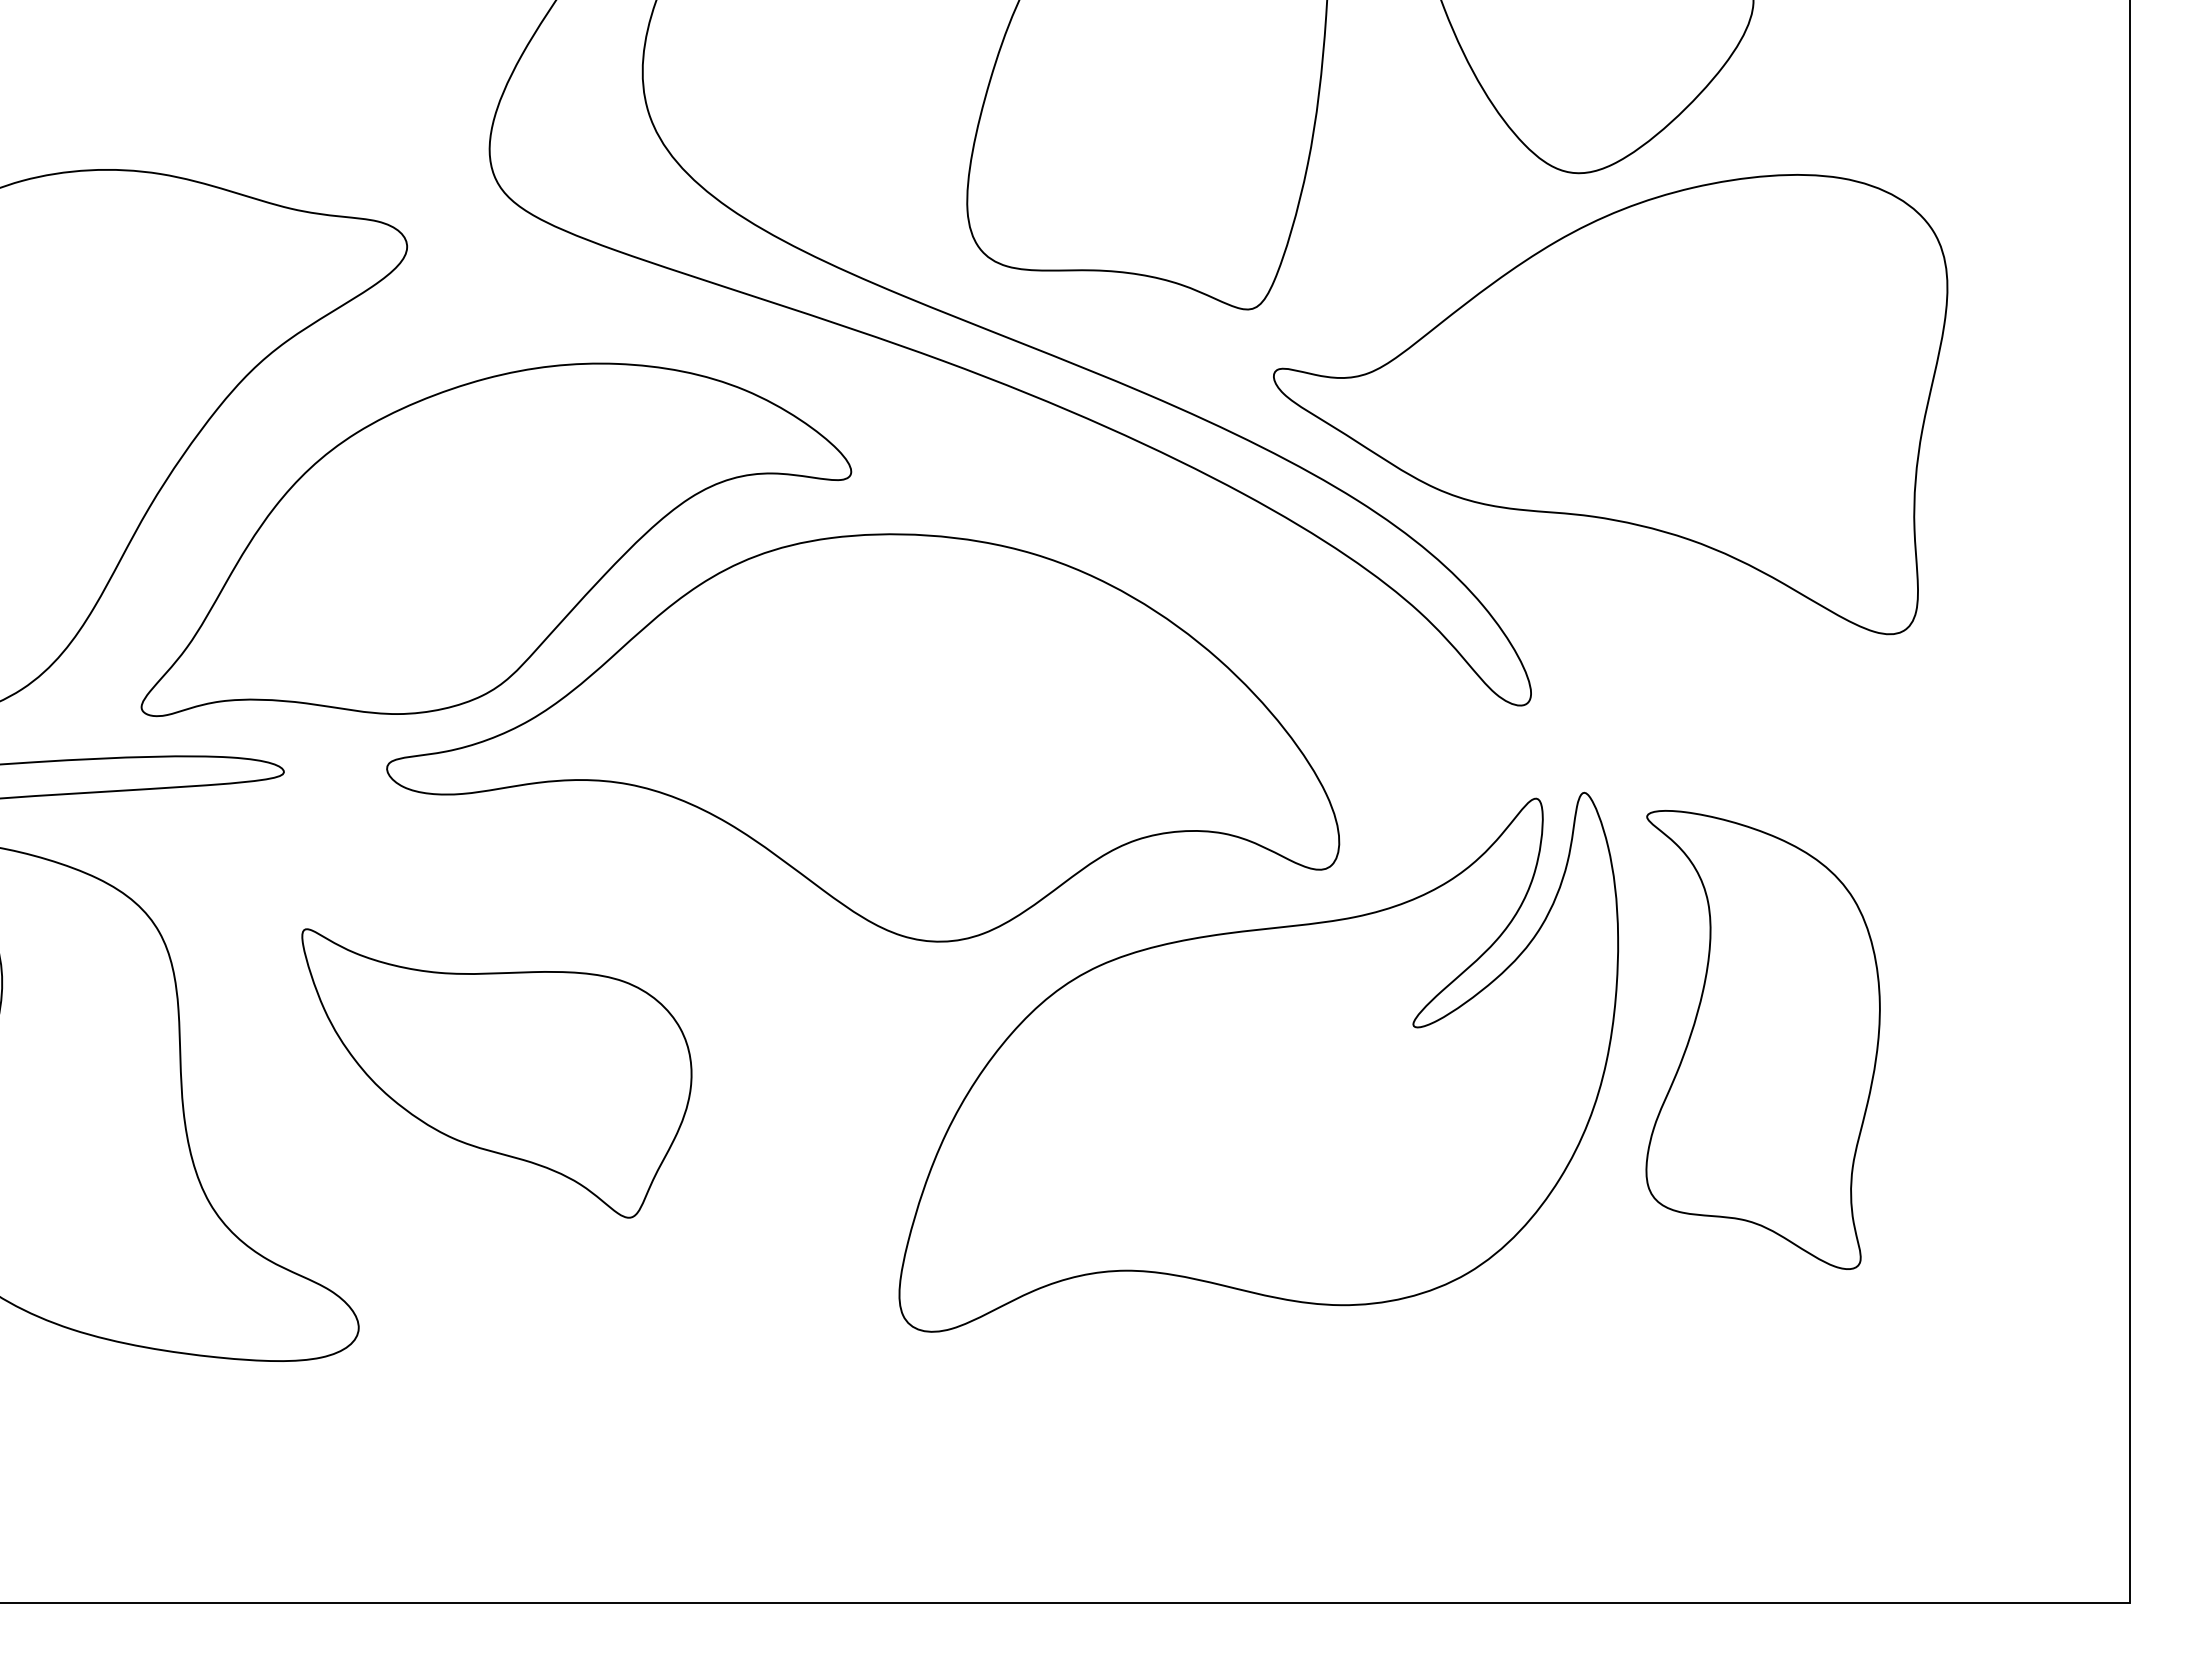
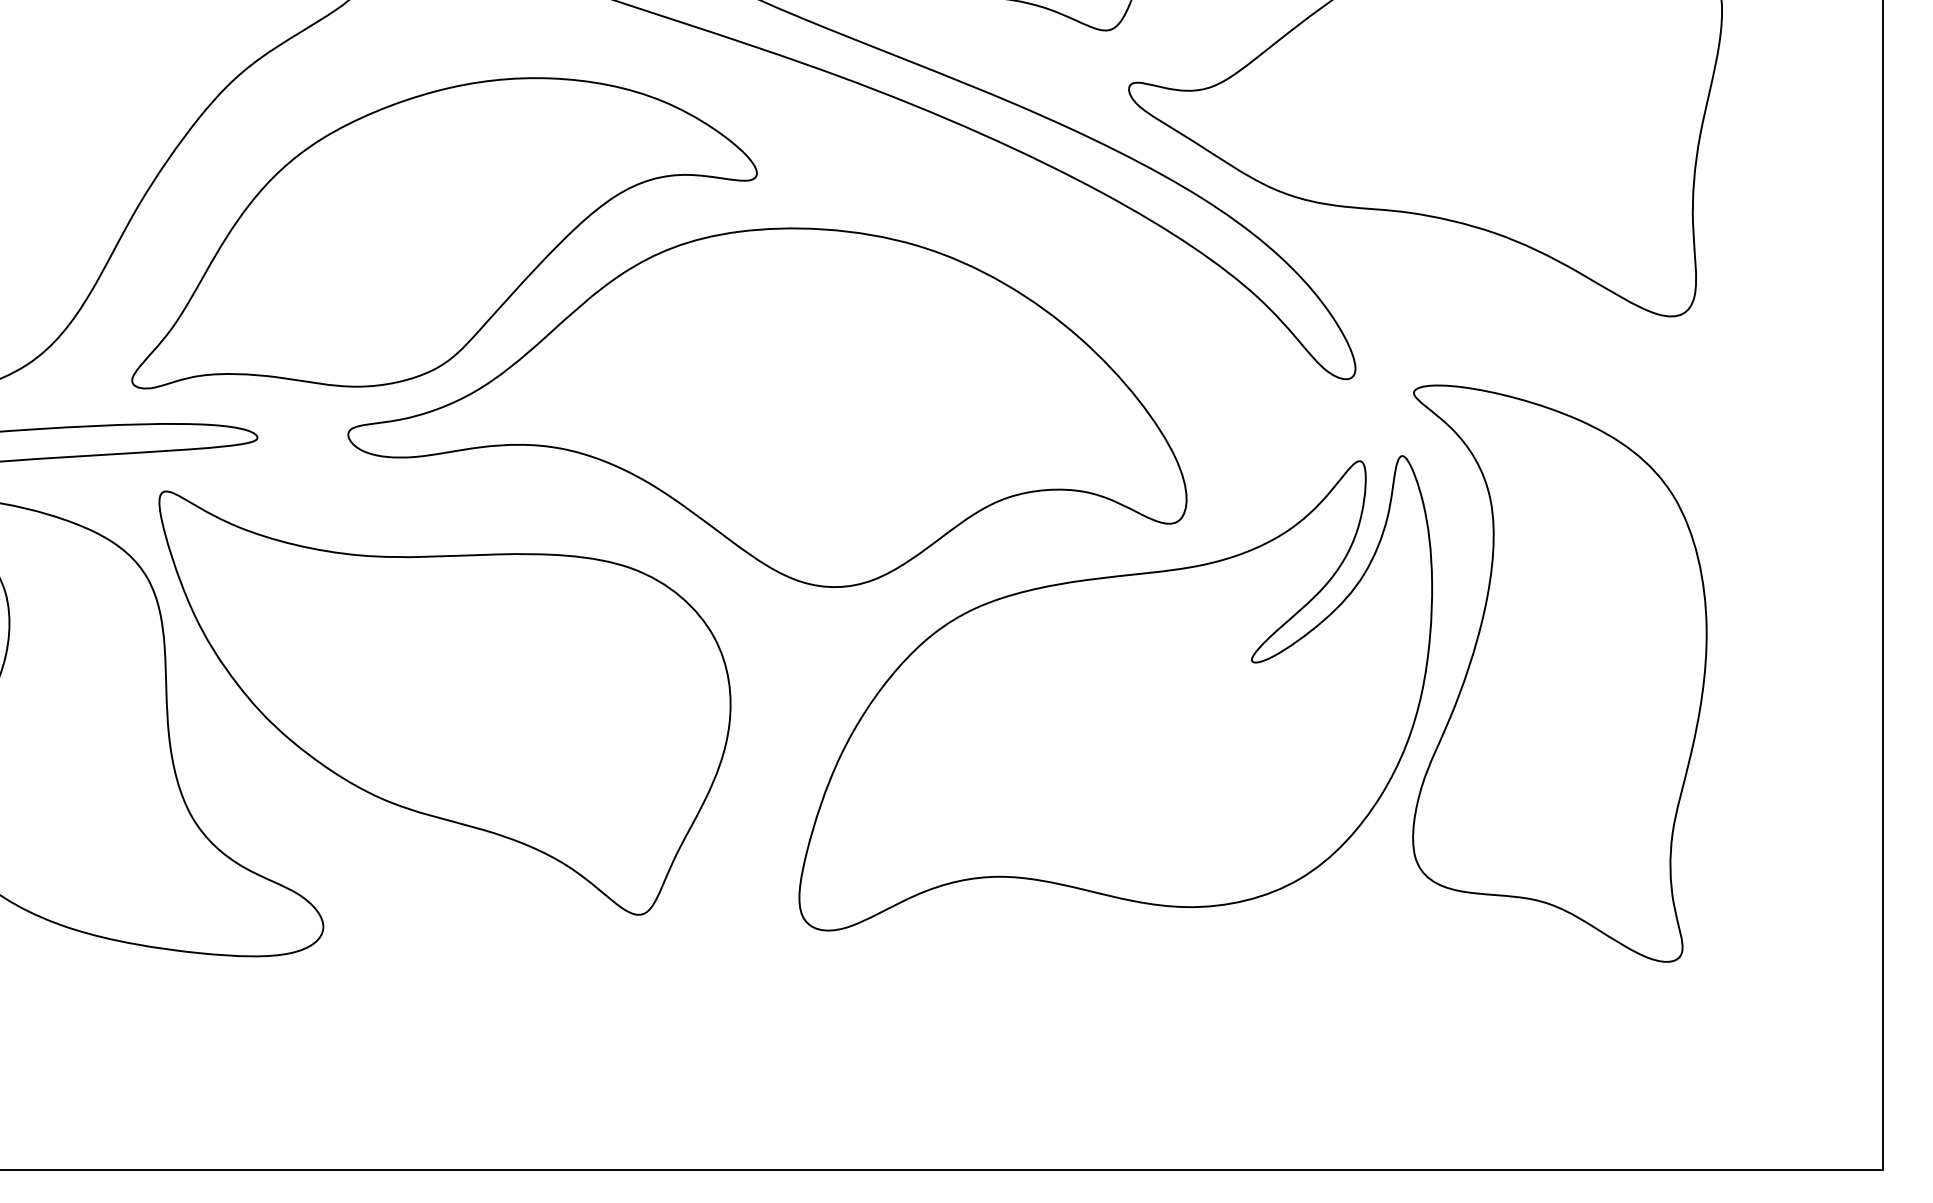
part: (1762, 1039) -> (1559, 673), size x1.43
part: (496, 1073) -> (444, 703), size x1.67

